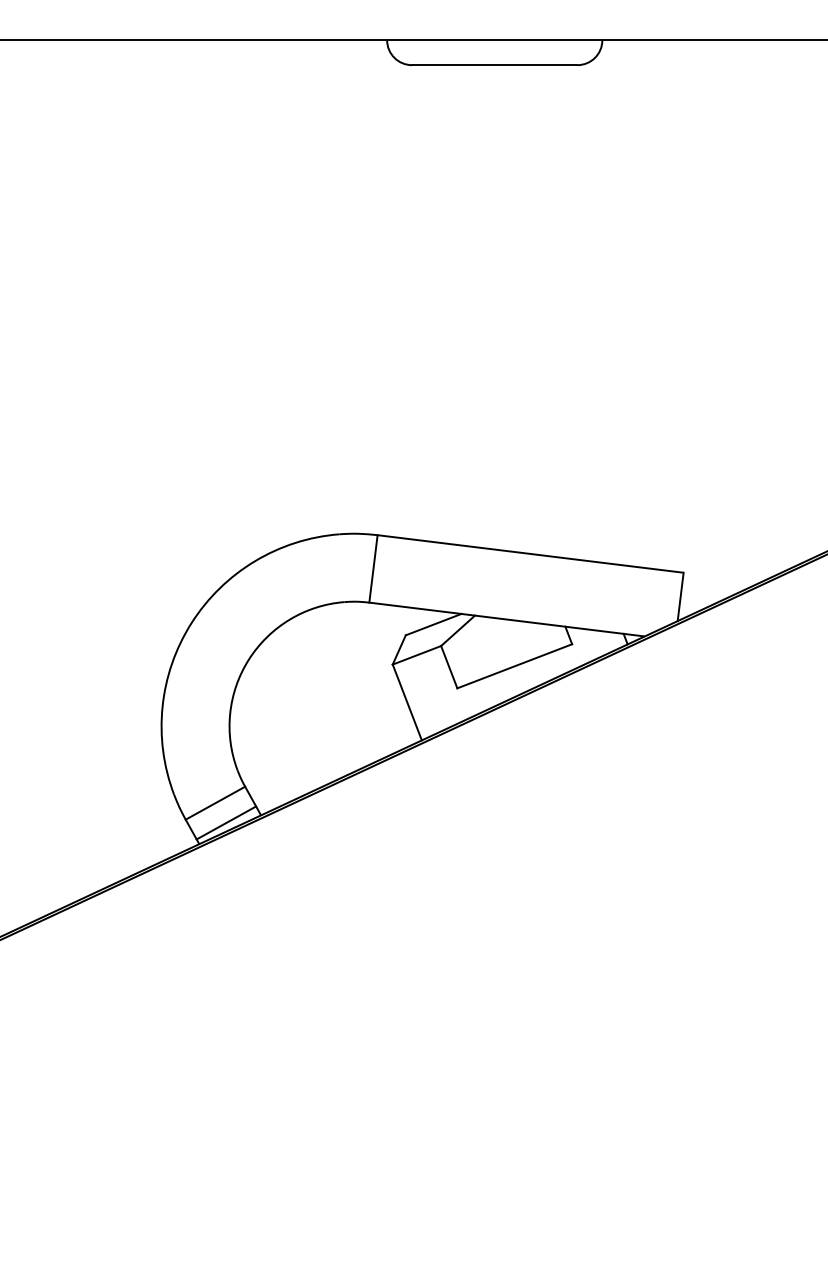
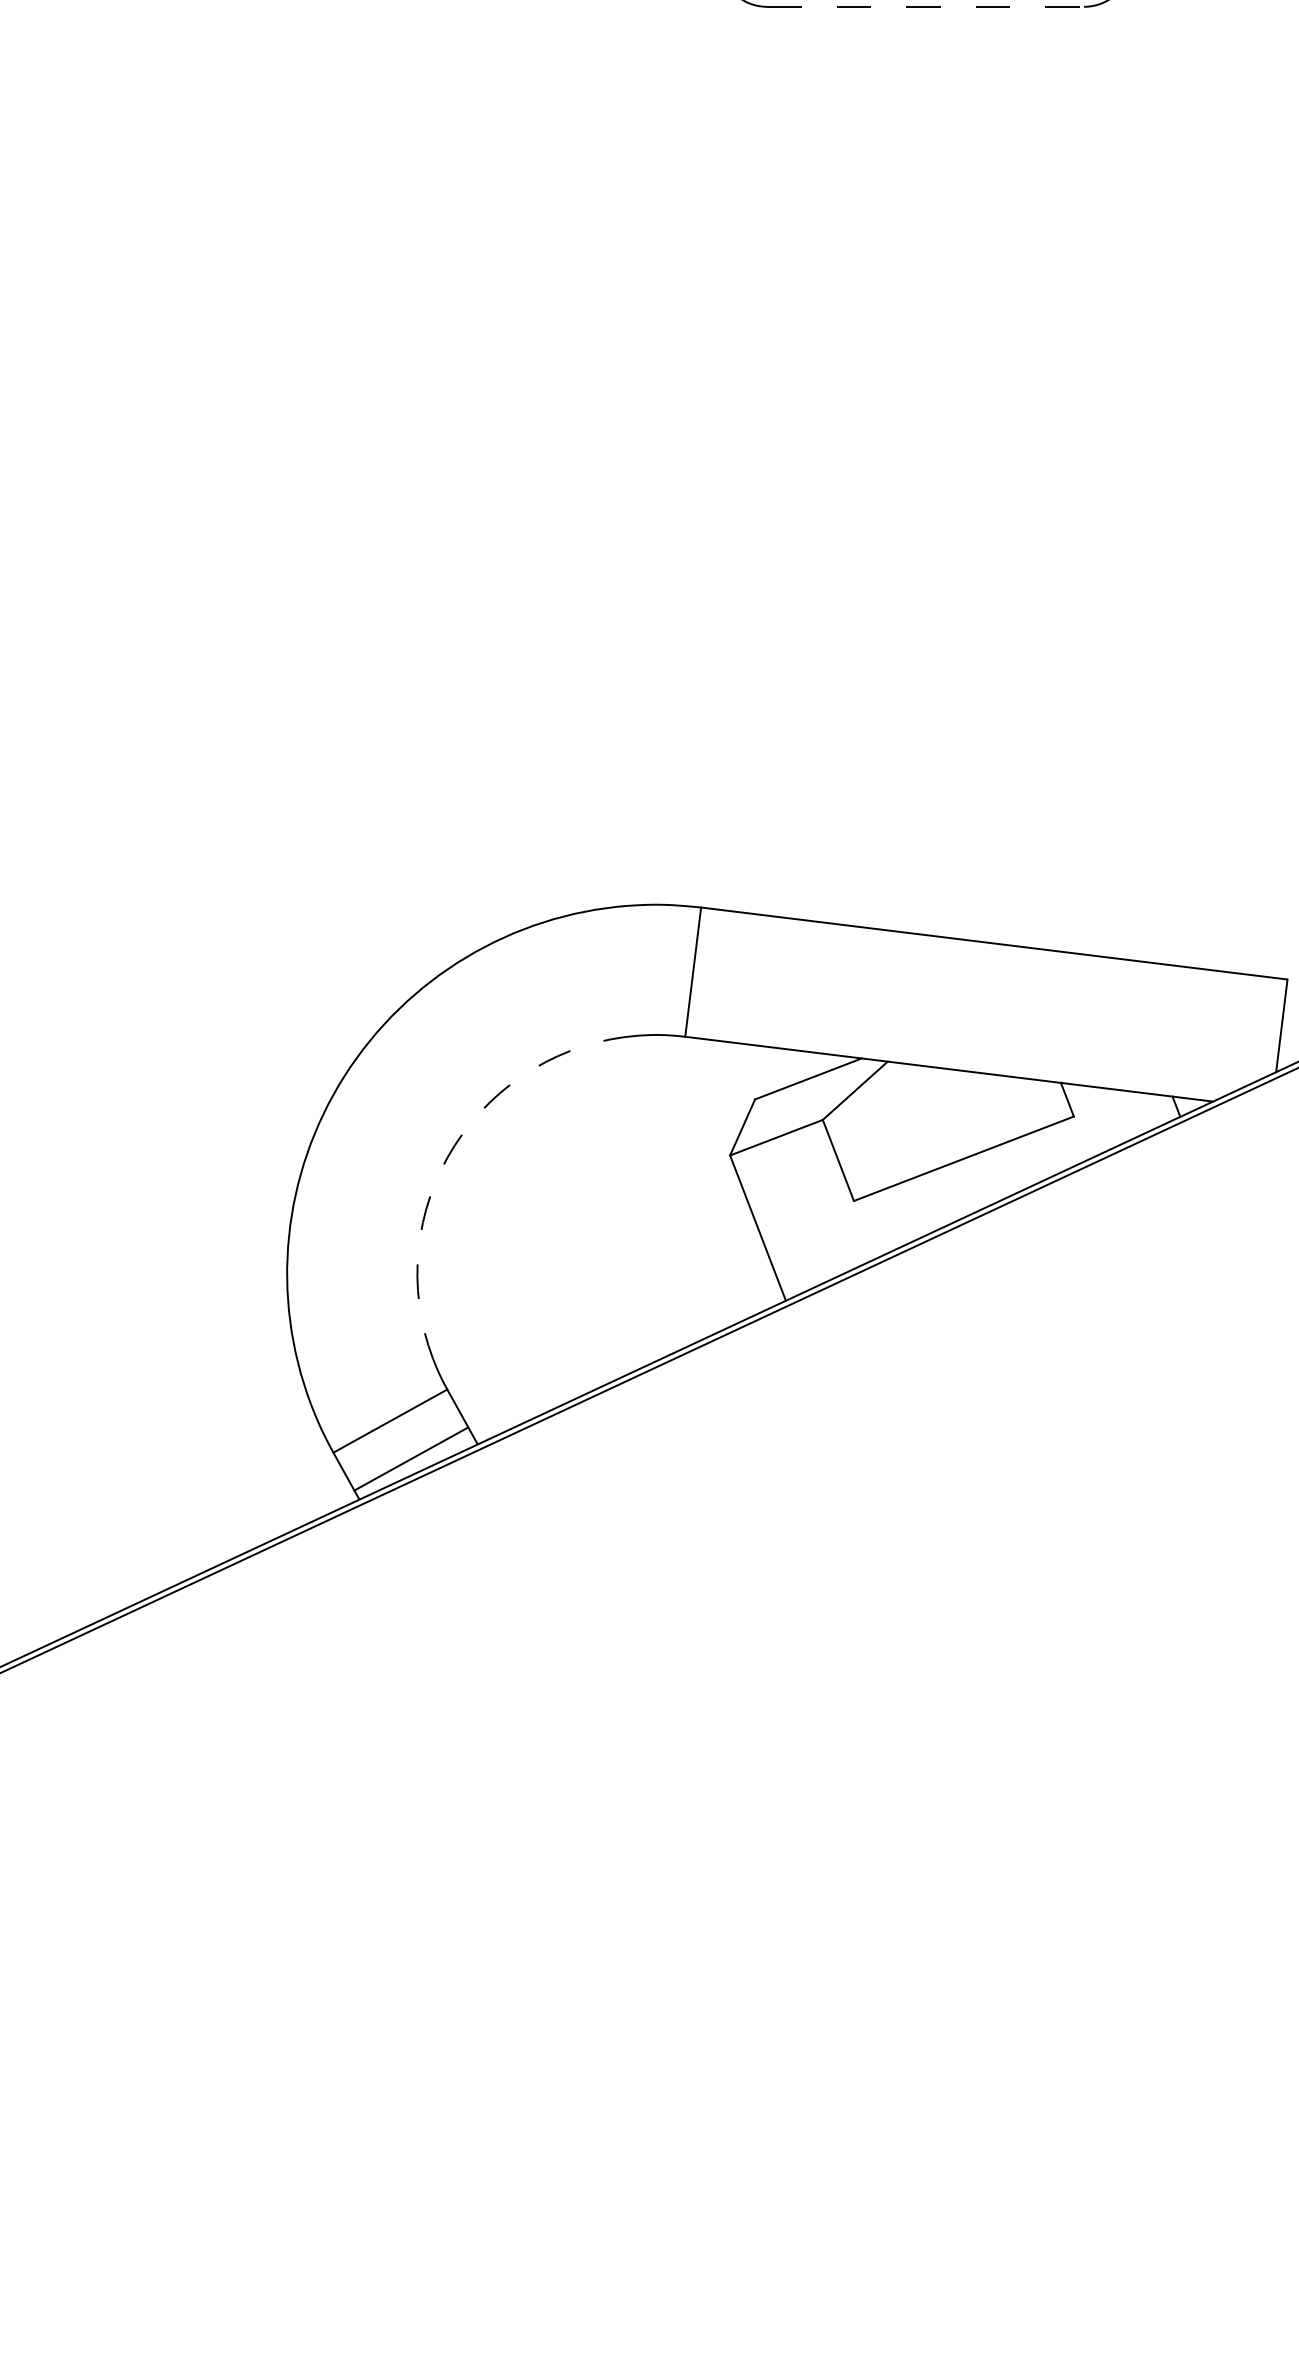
line: (494, 65) -> (925, 7), solid -> dashed
arc: (248, 659) -> (453, 1145), solid -> dashed

